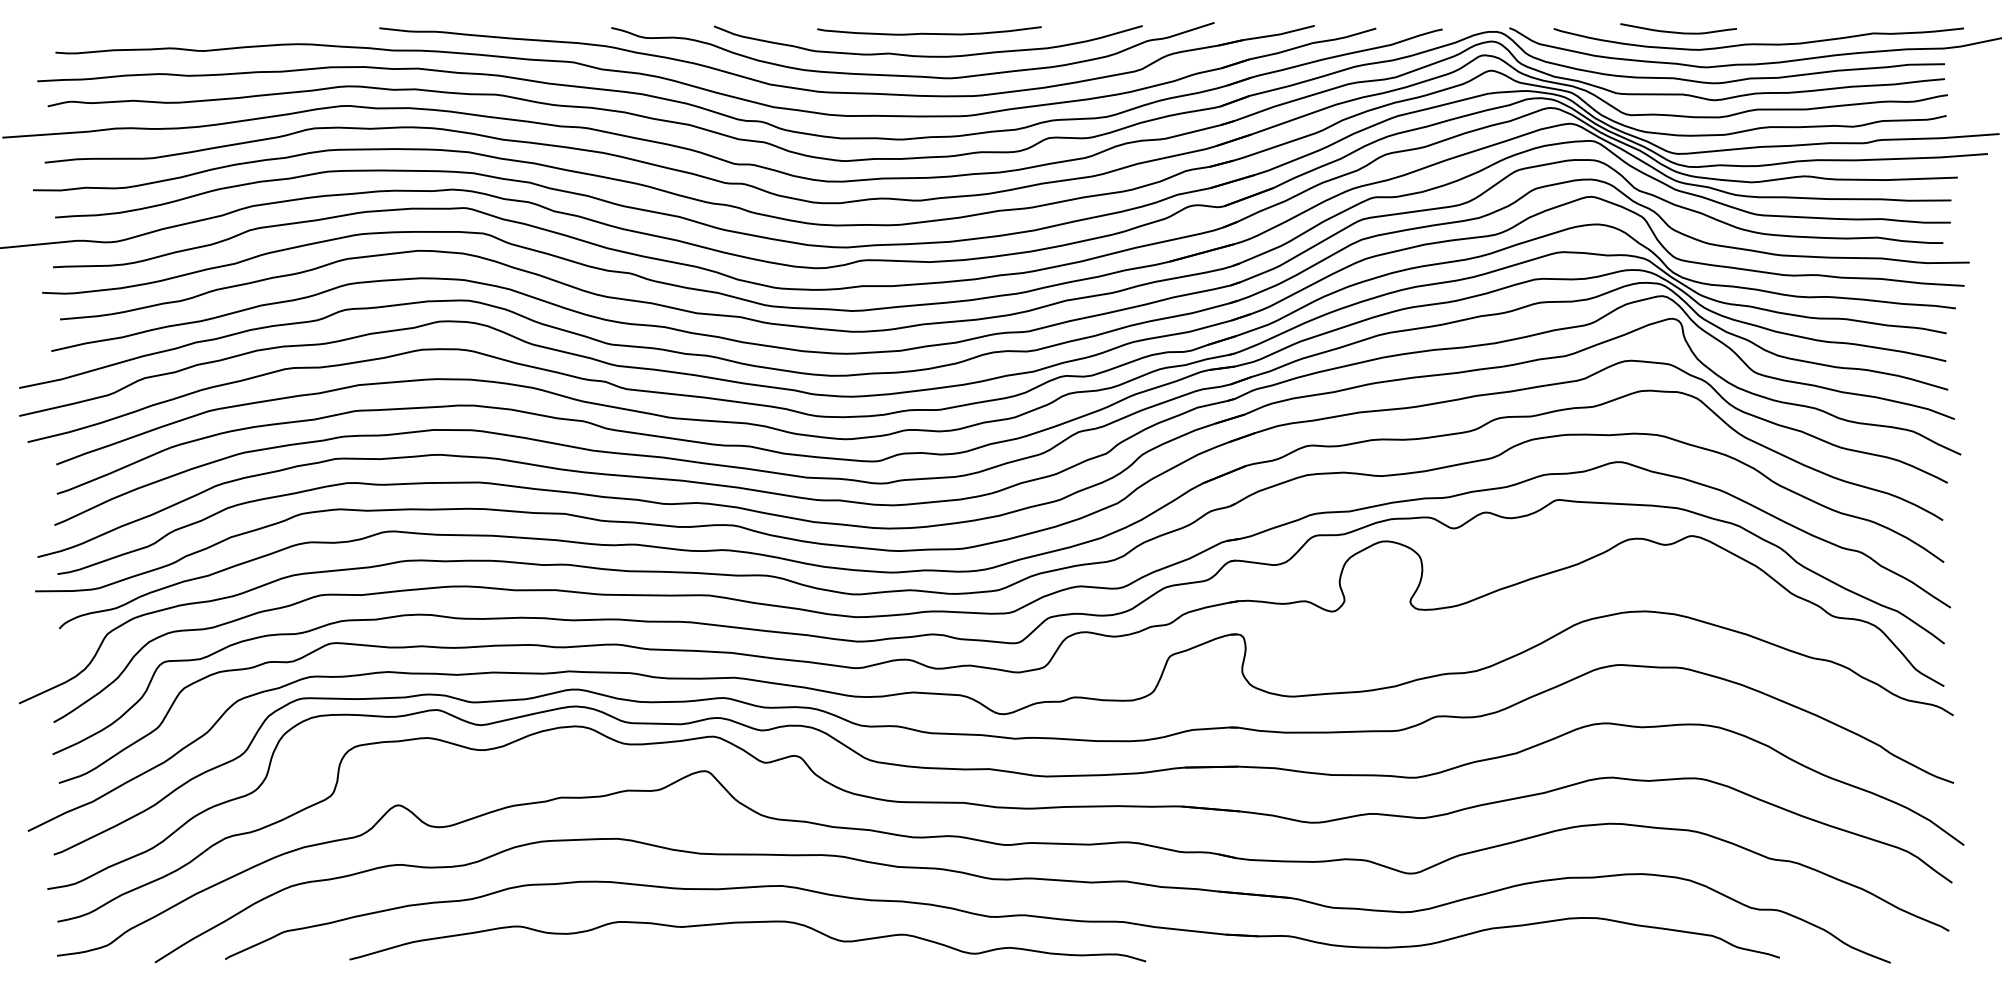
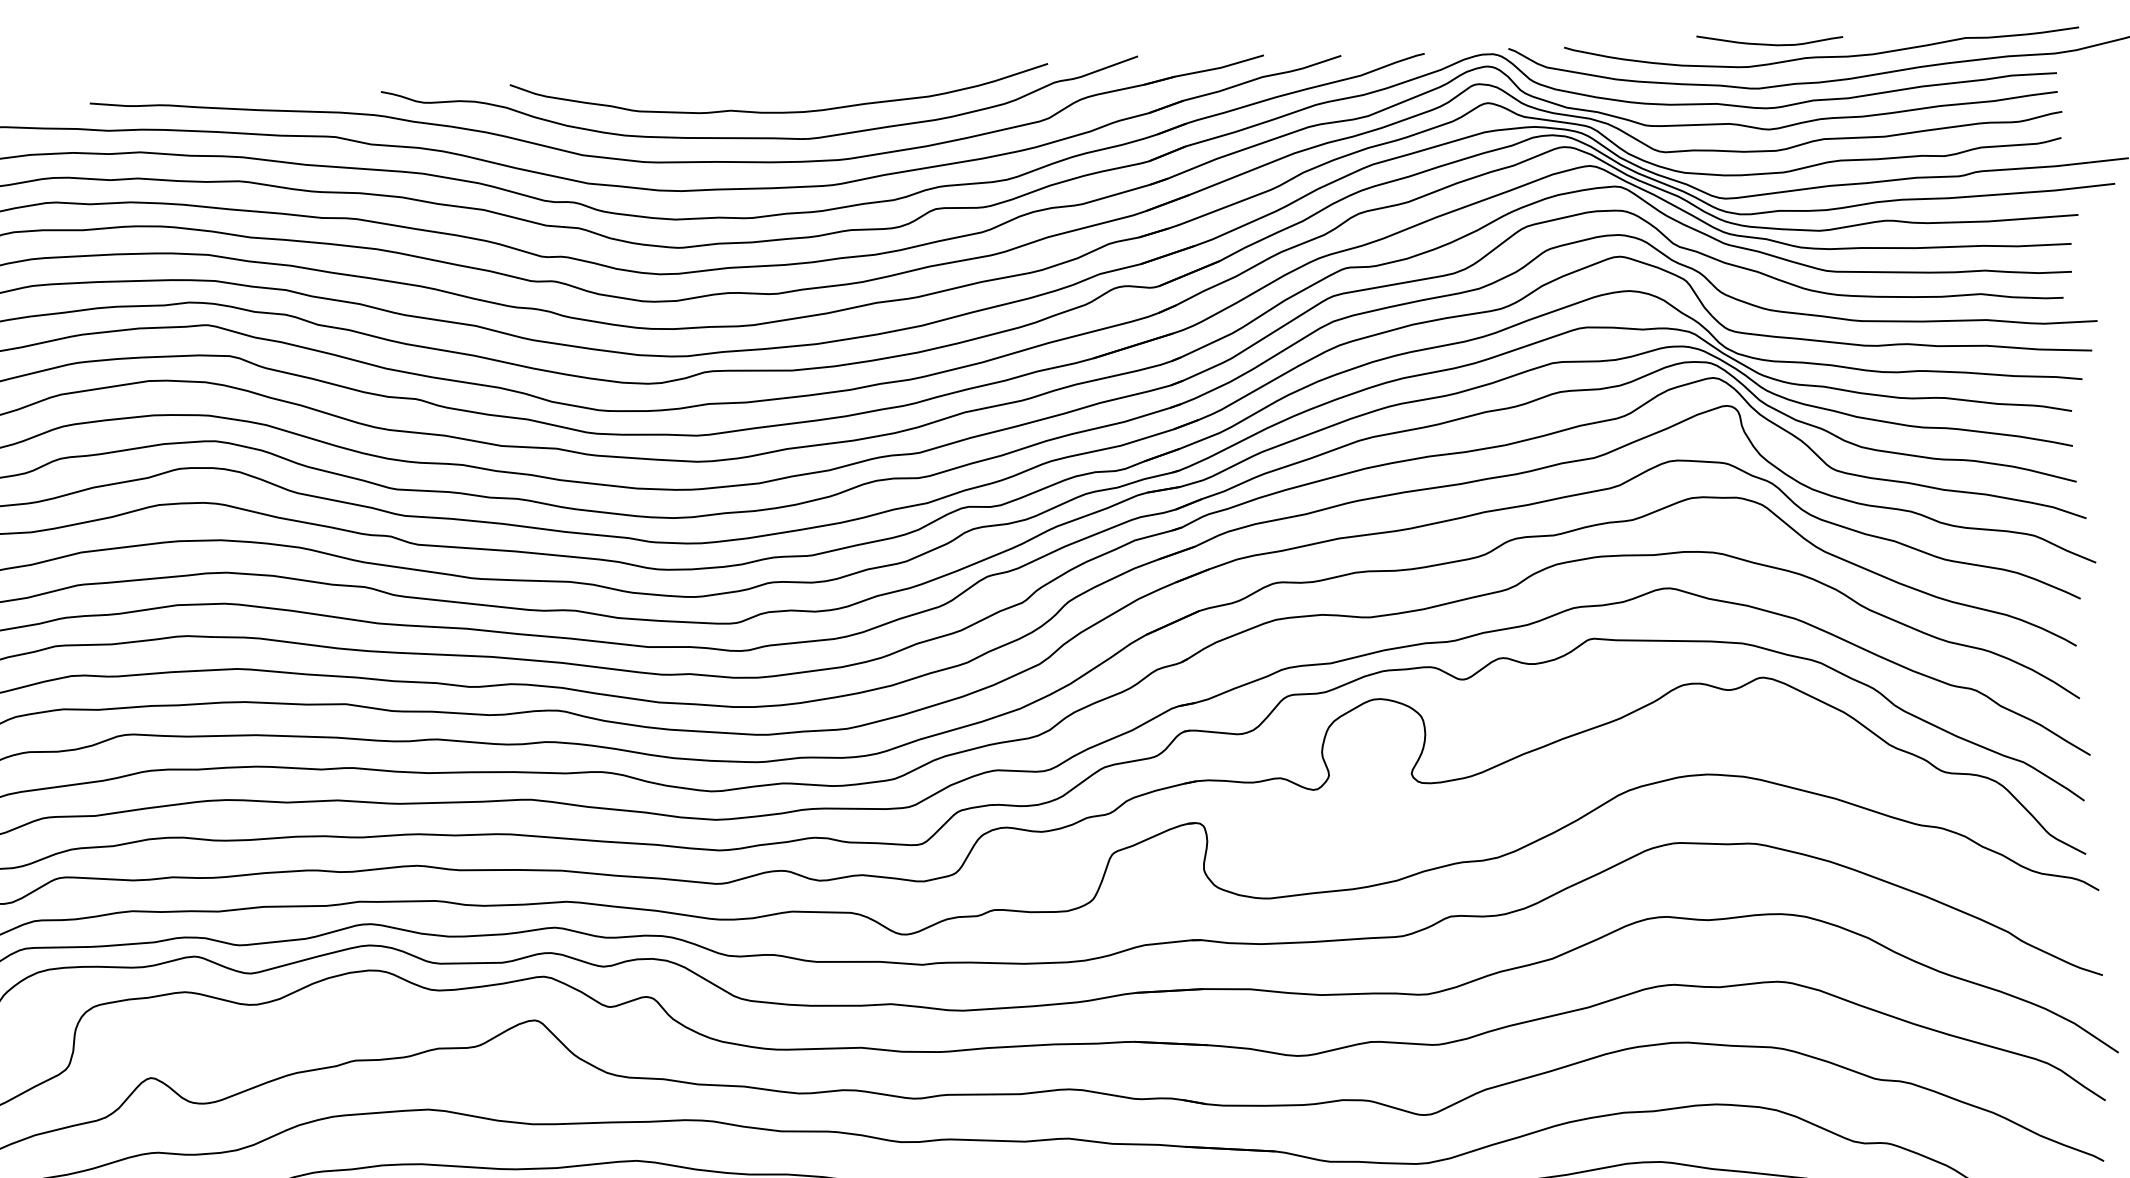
curve: (1676, 31) -> (1767, 43), moved
curve: (929, 33) -> (780, 83), removed

